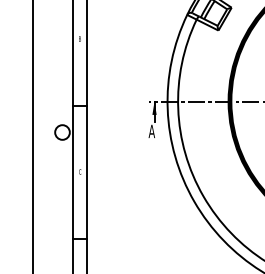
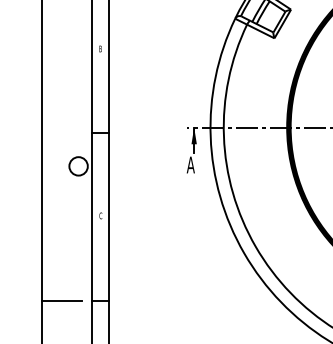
line: (49, 239) -> (62, 300), added

